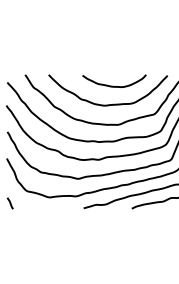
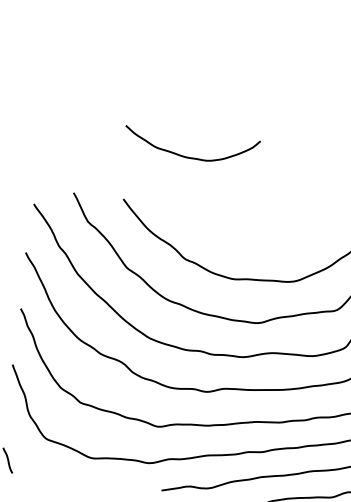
curve: (113, 85) -> (188, 154), moved

